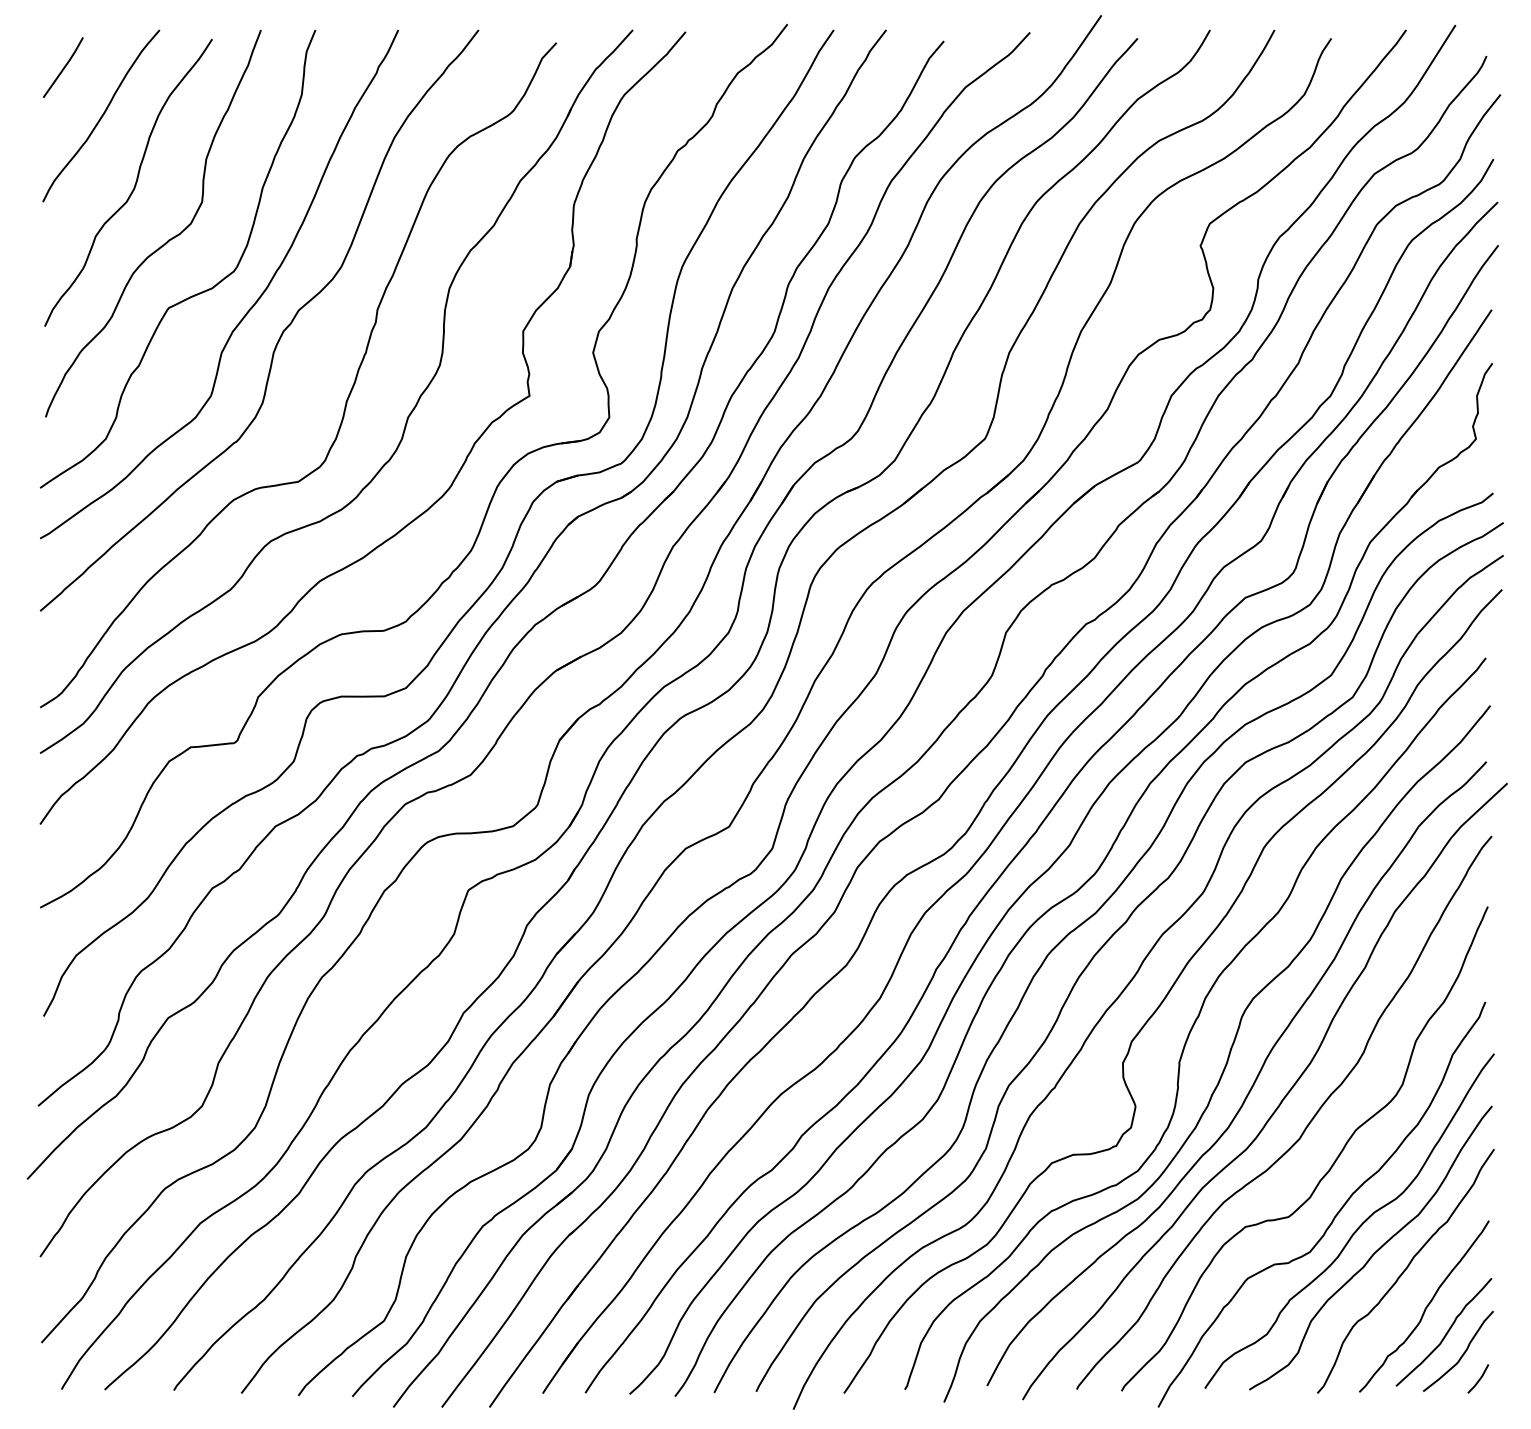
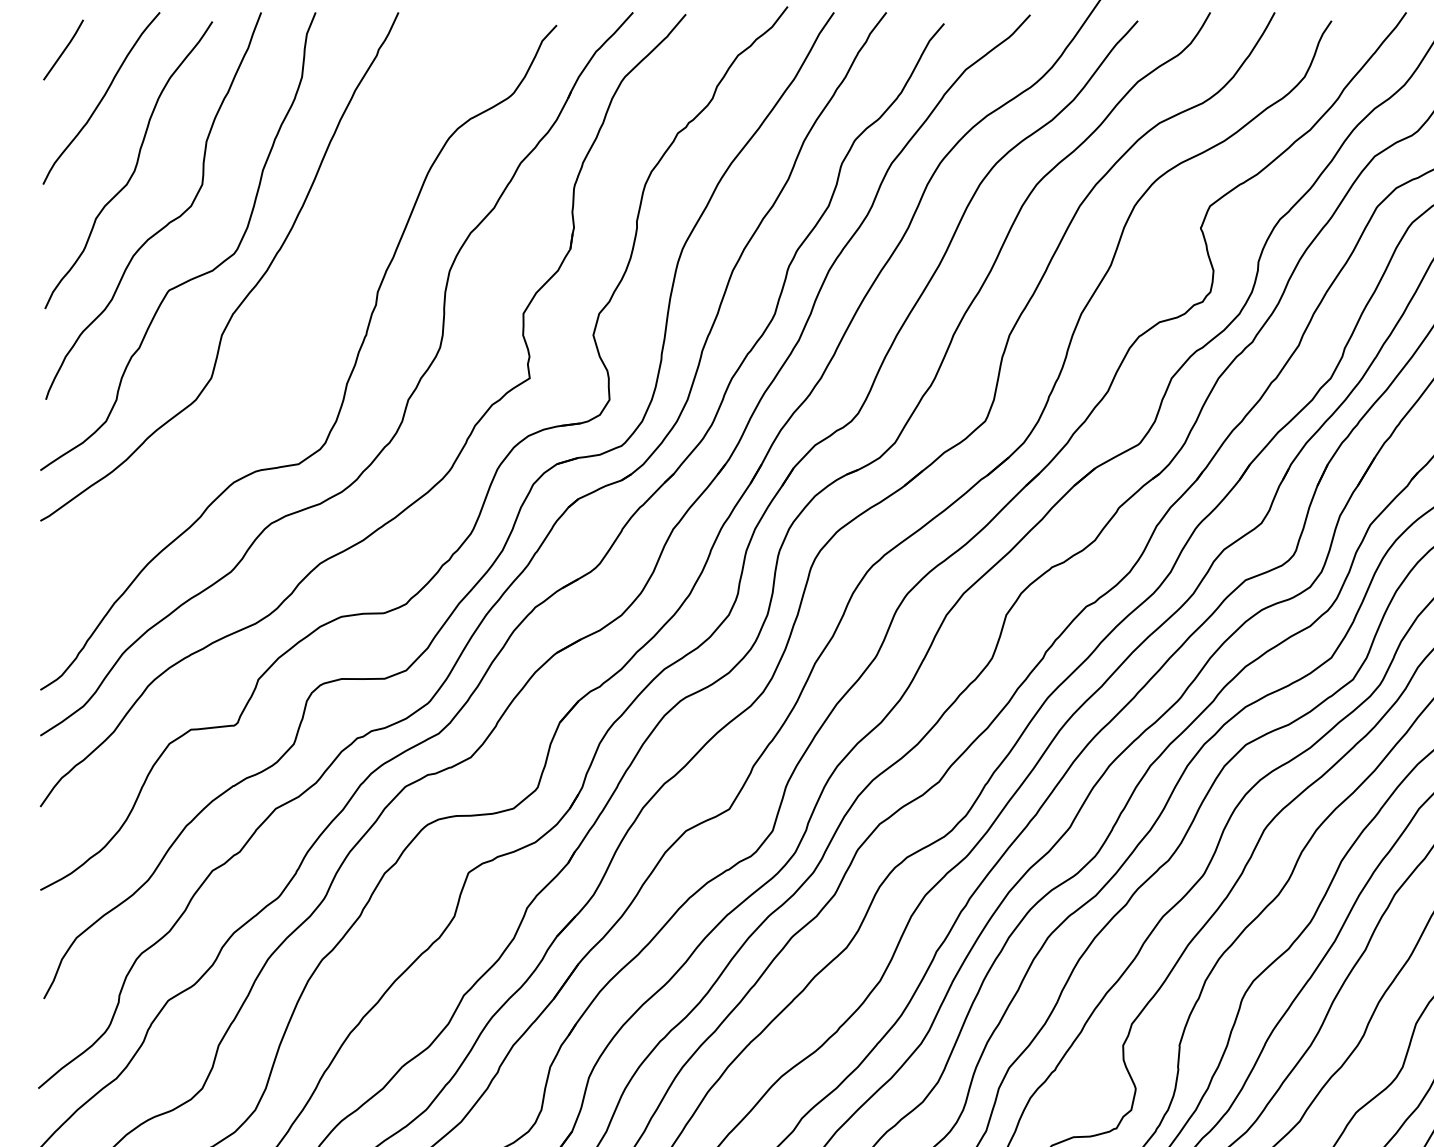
curve: (282, 331) -> (282, 313), removed

